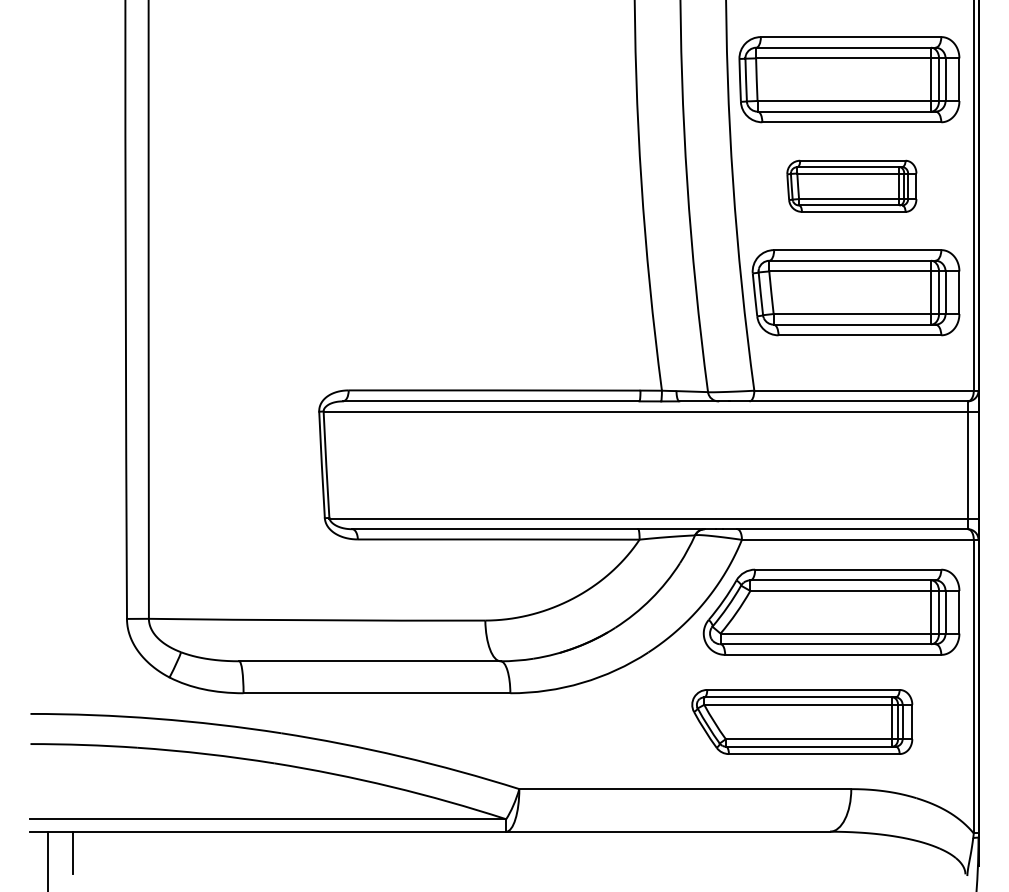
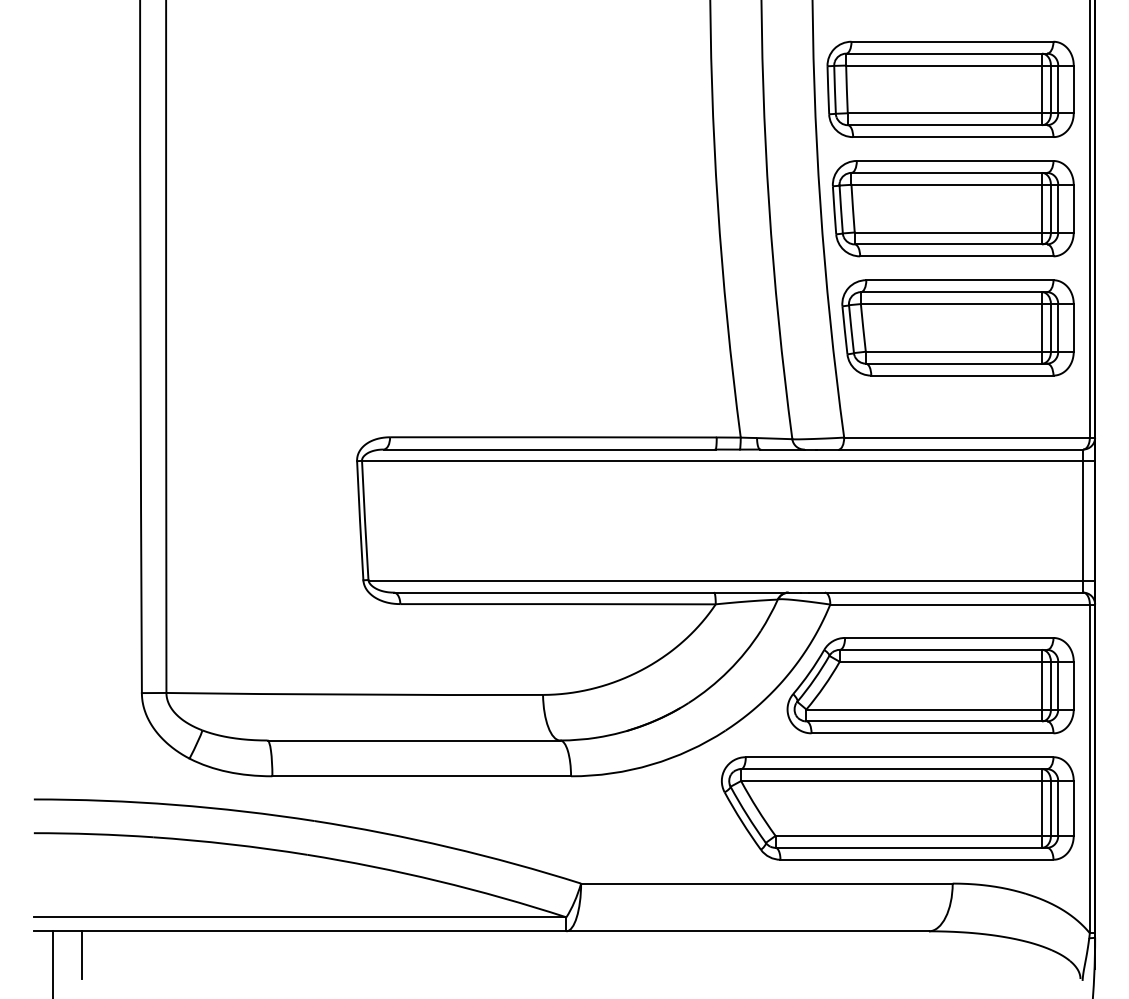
part: (851, 186) -> (953, 208), size x1.67
part: (801, 722) -> (897, 808), size x1.43

